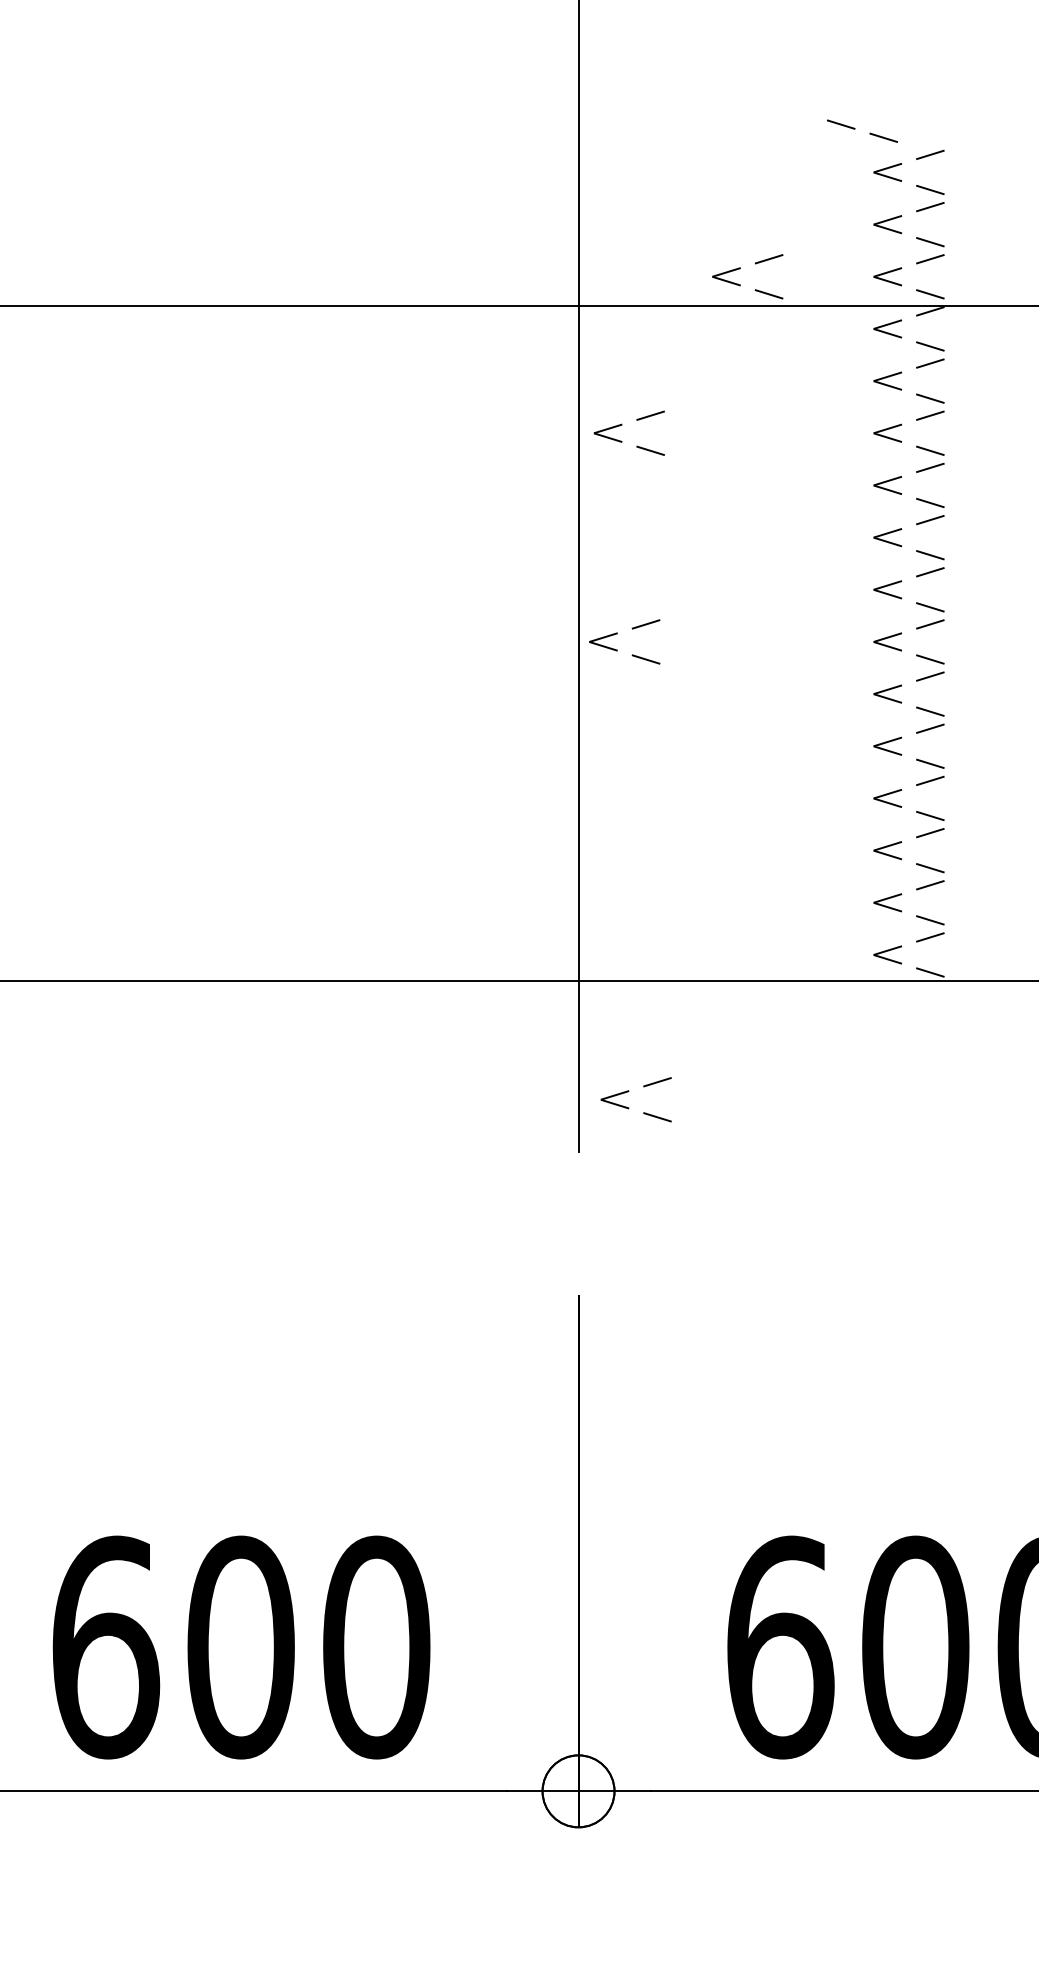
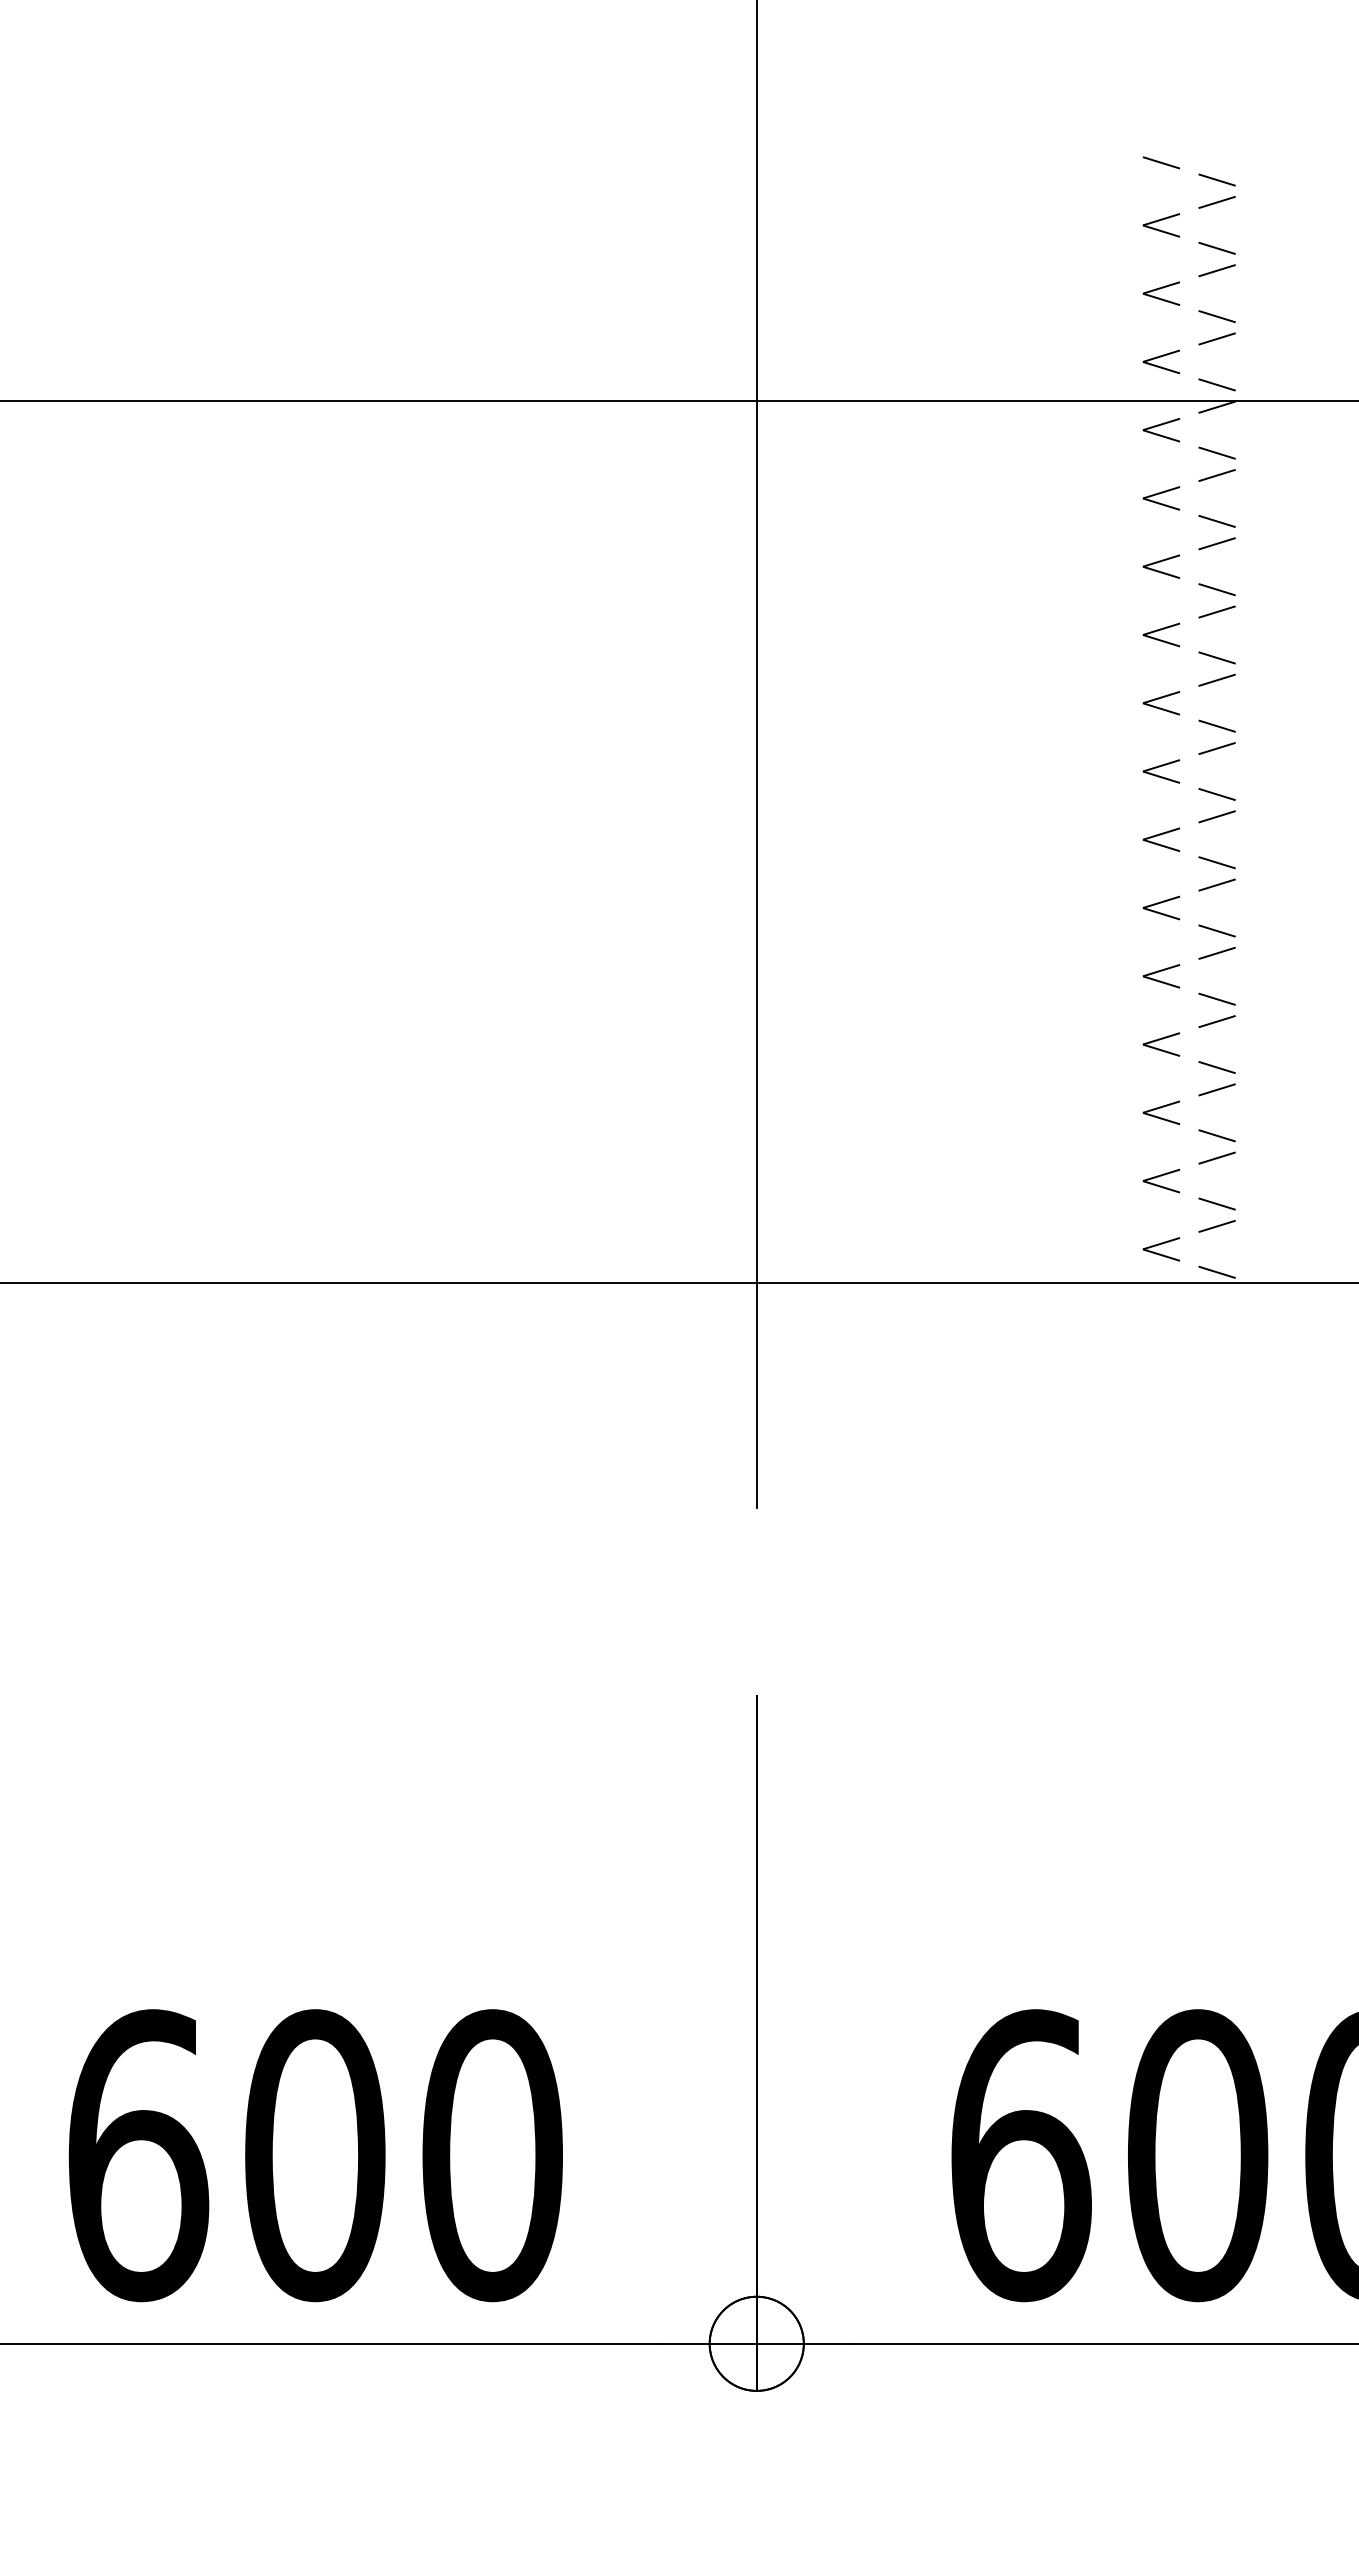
line: (854, 129) -> (1179, 169), moved
part: (740, 268) -> (968, 351), removed
part: (621, 425) -> (813, 556), removed
part: (617, 634) -> (807, 829), removed
part: (628, 1091) -> (822, 1428), removed

